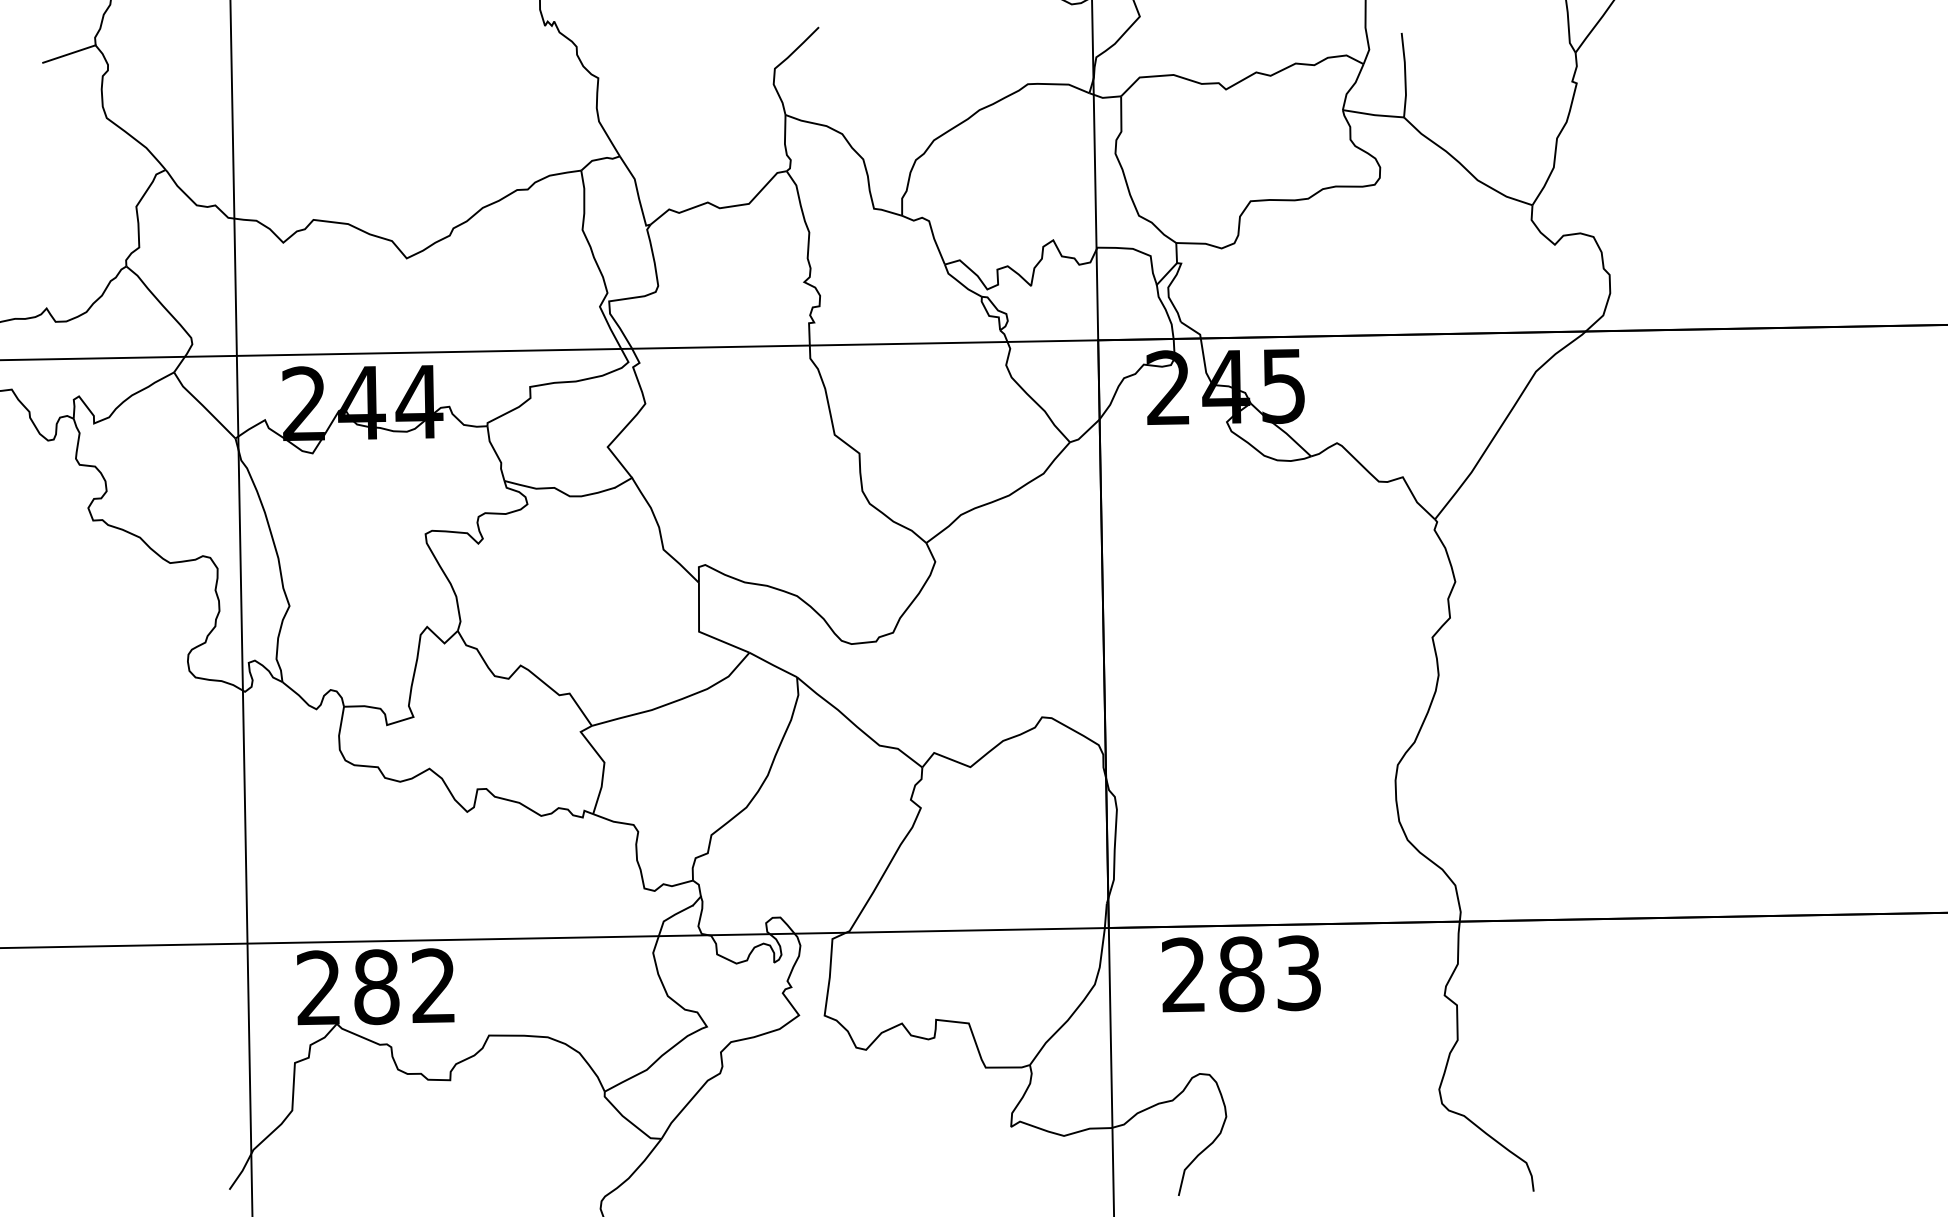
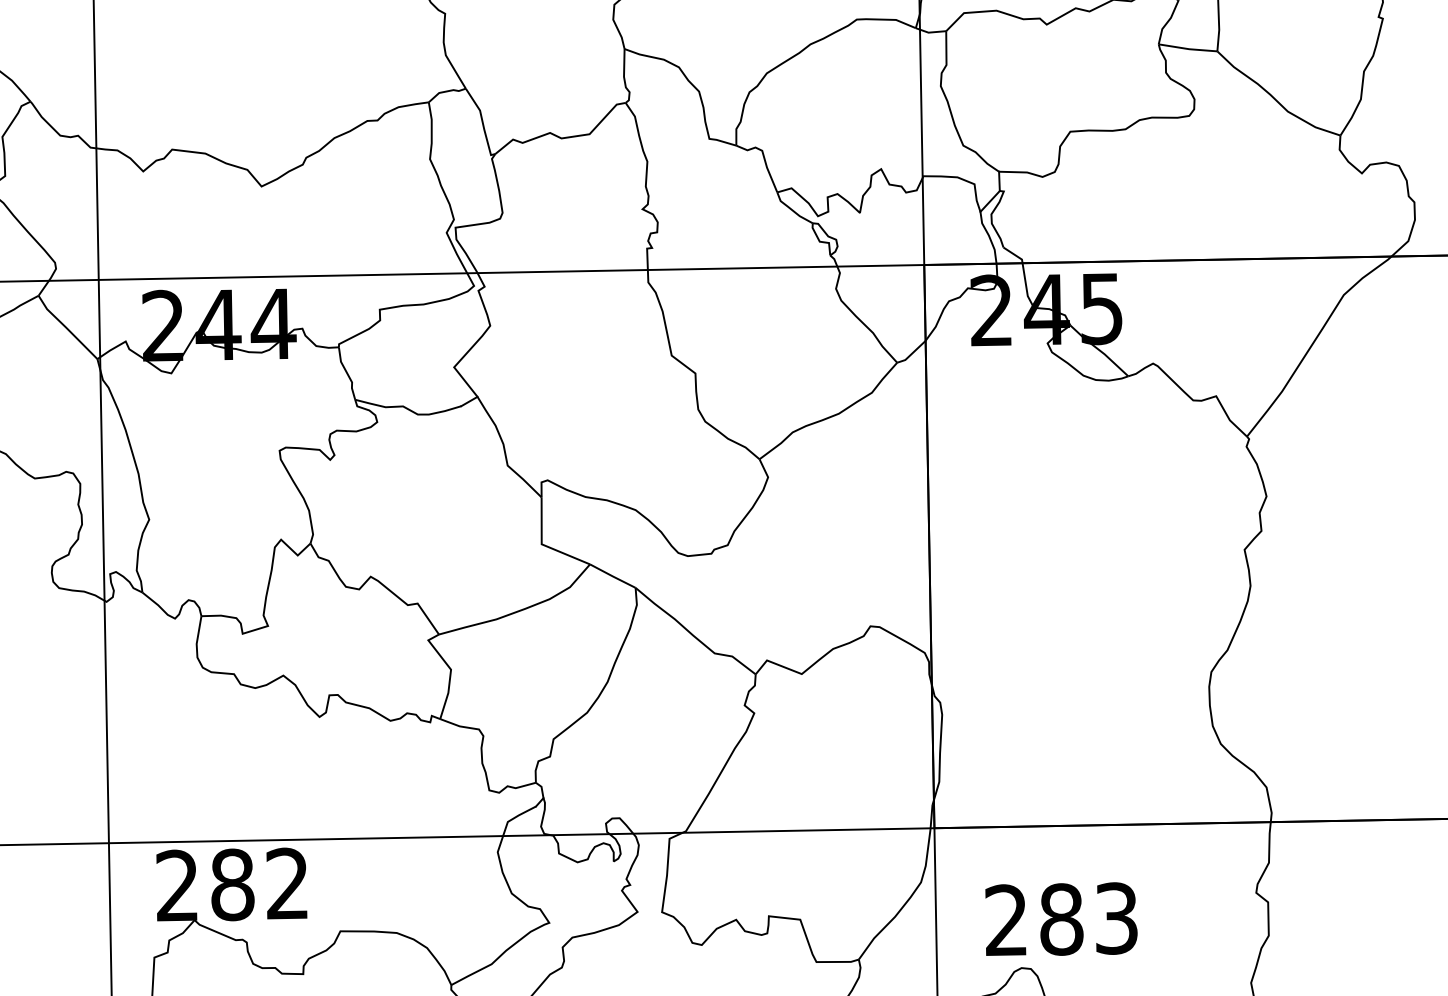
text: (1241, 973) -> (1061, 918), moved

